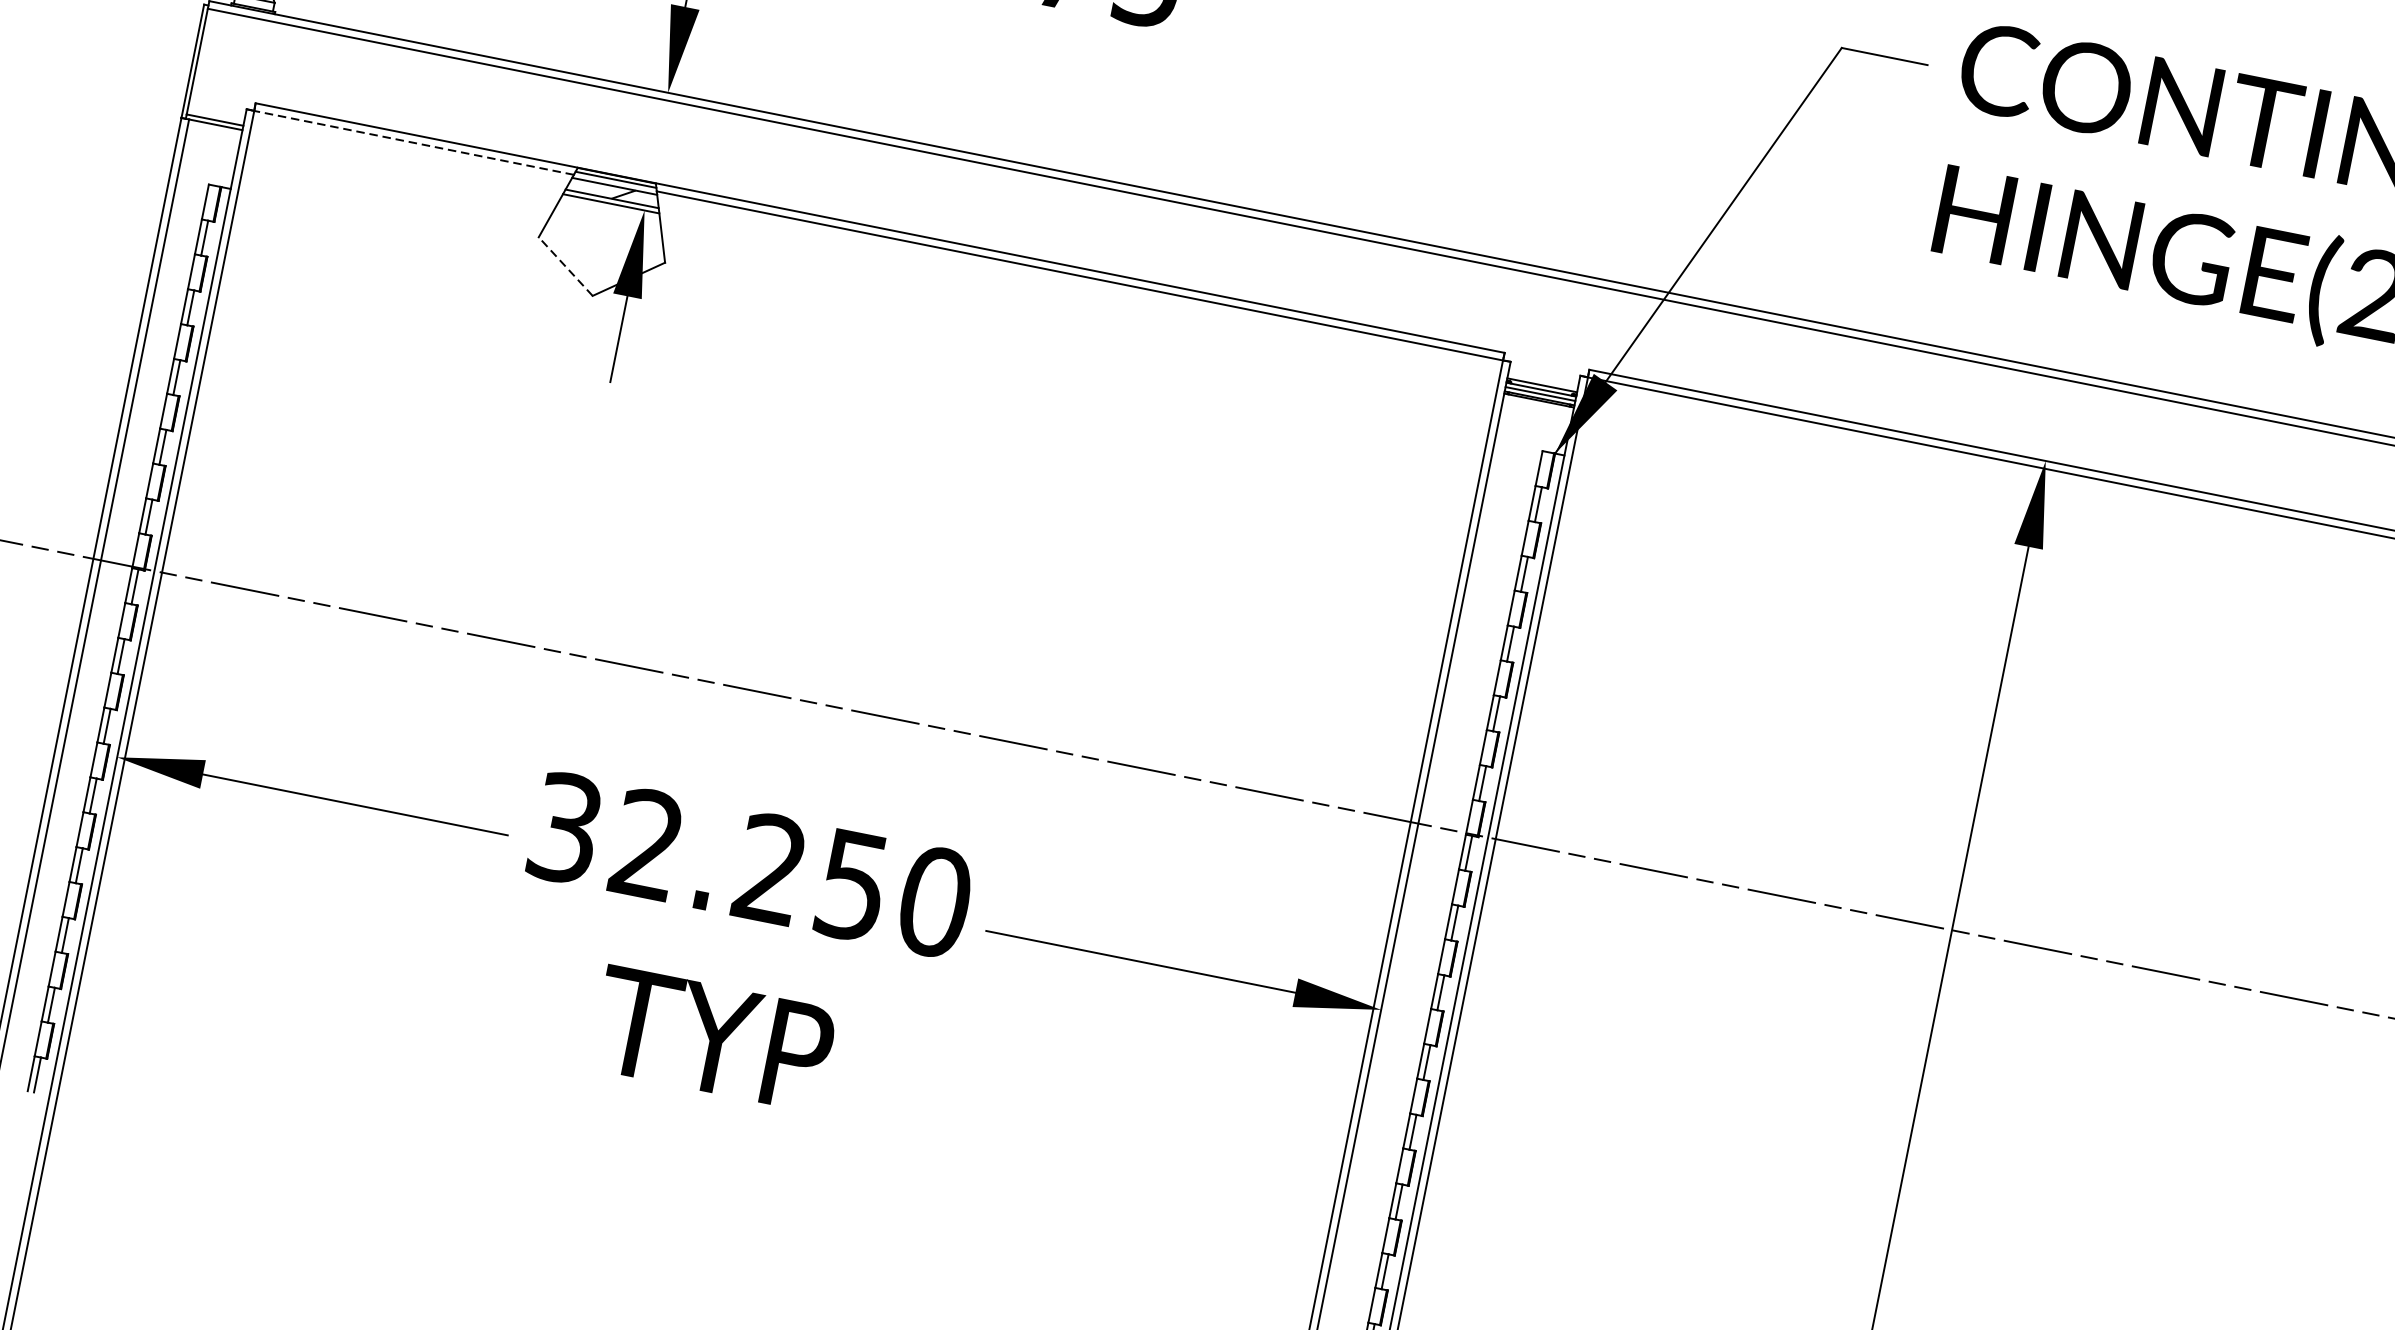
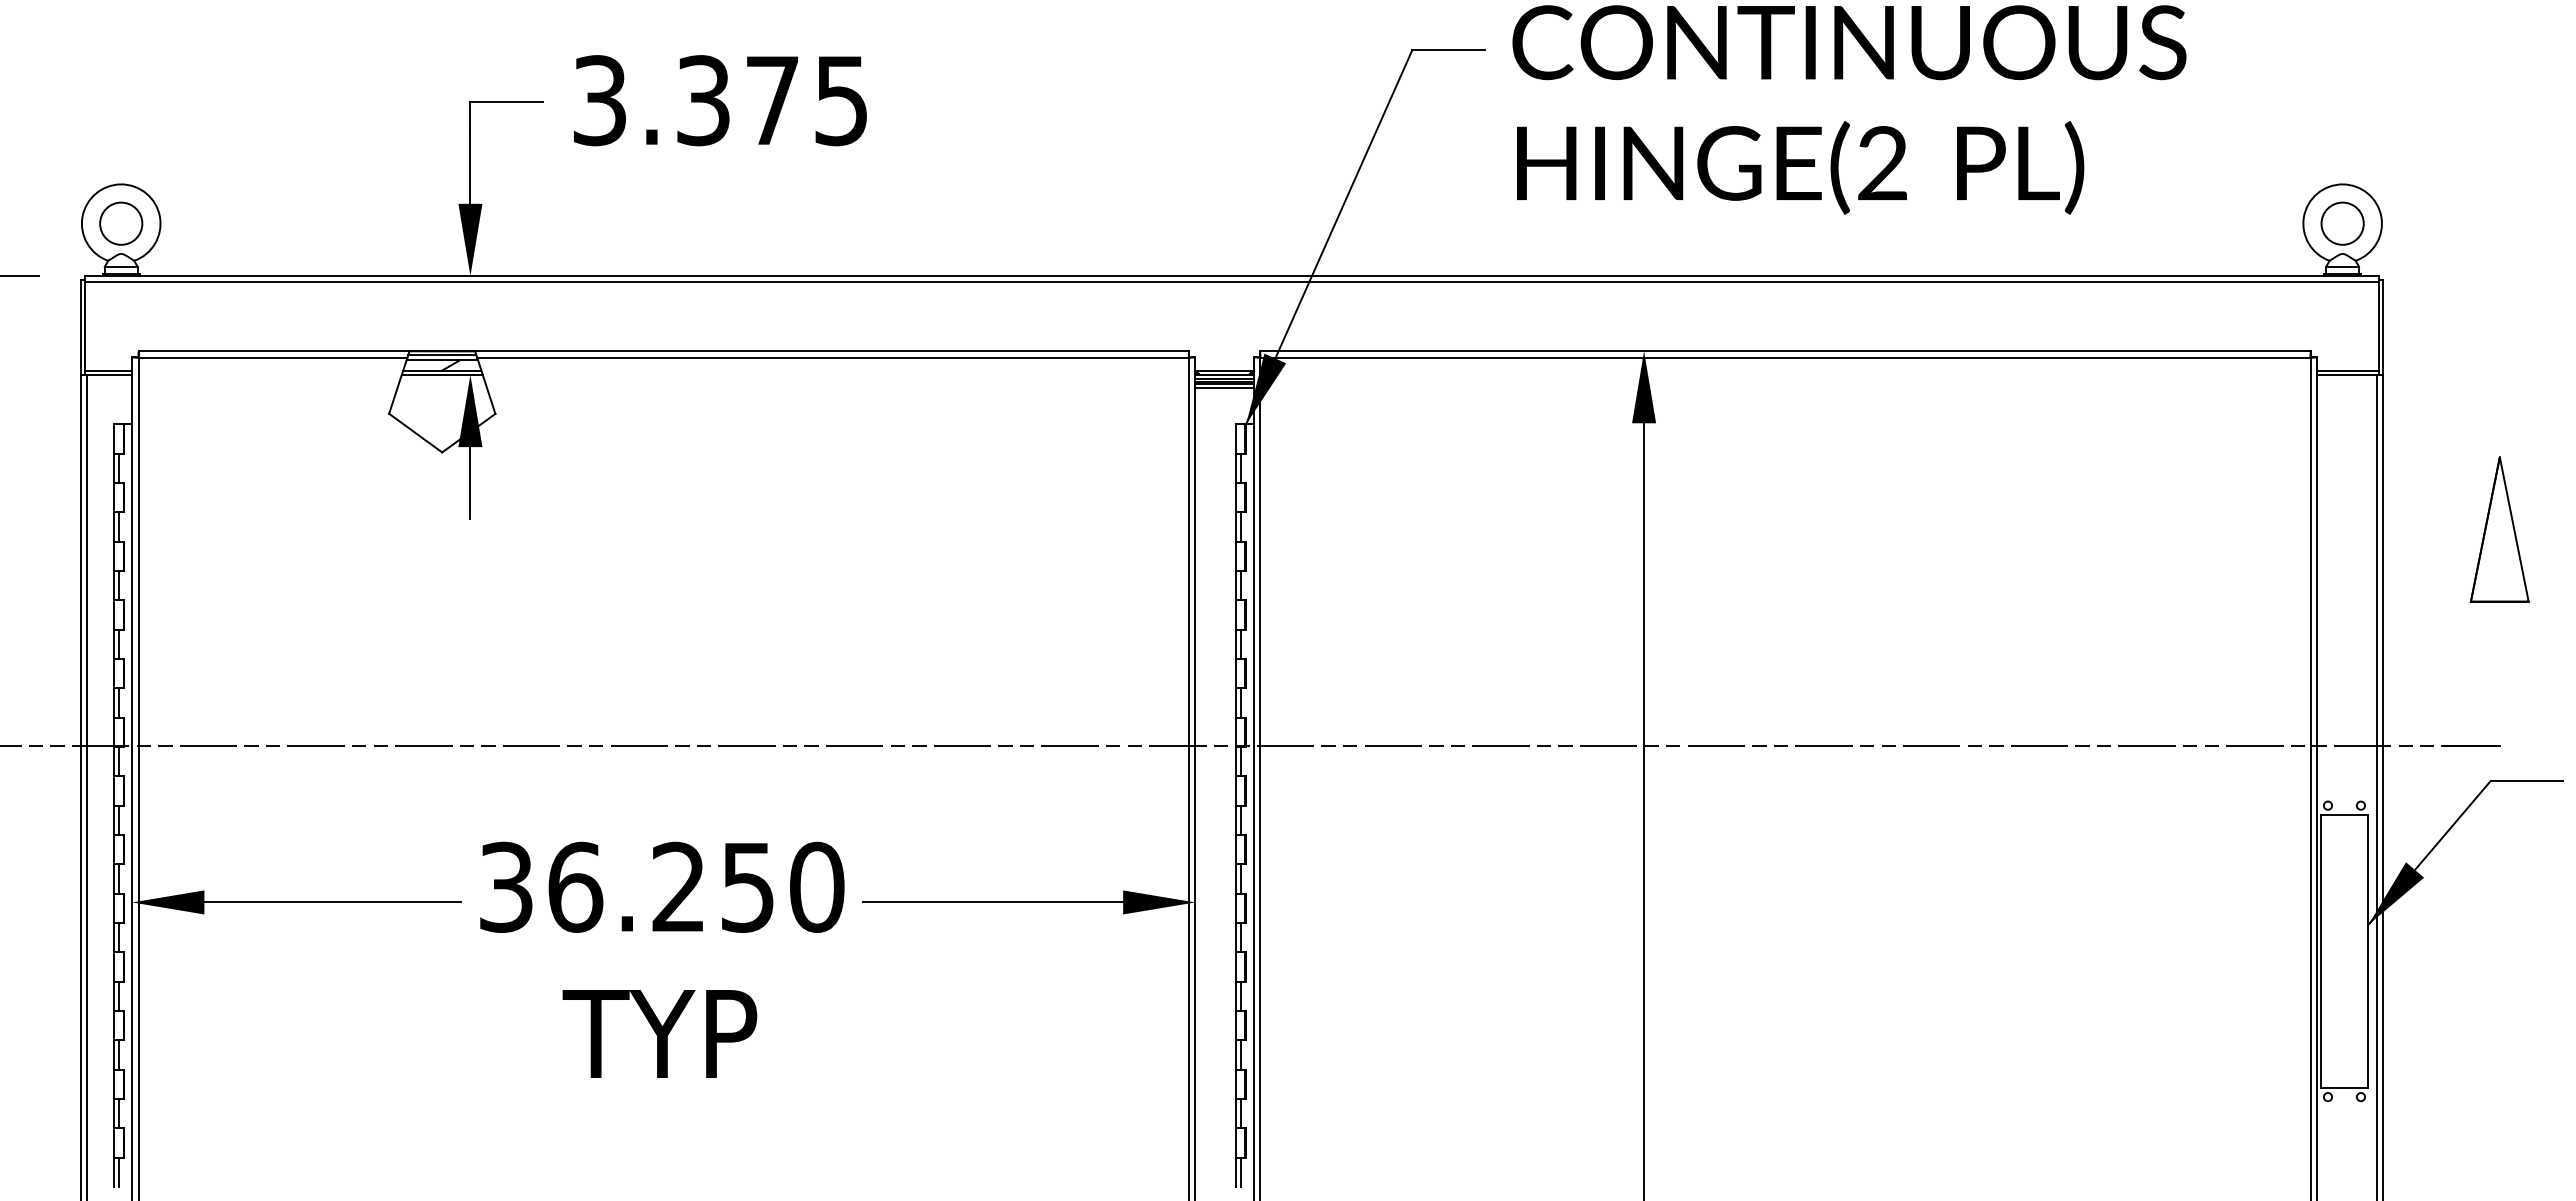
line: (413, 142) -> (272, 357), dashed -> solid
line: (565, 267) -> (415, 433), dashed -> solid
line: (1538, 404) -> (1224, 387), added
text: (648, 843) -> (575, 886), 32.250 -> 36.250

